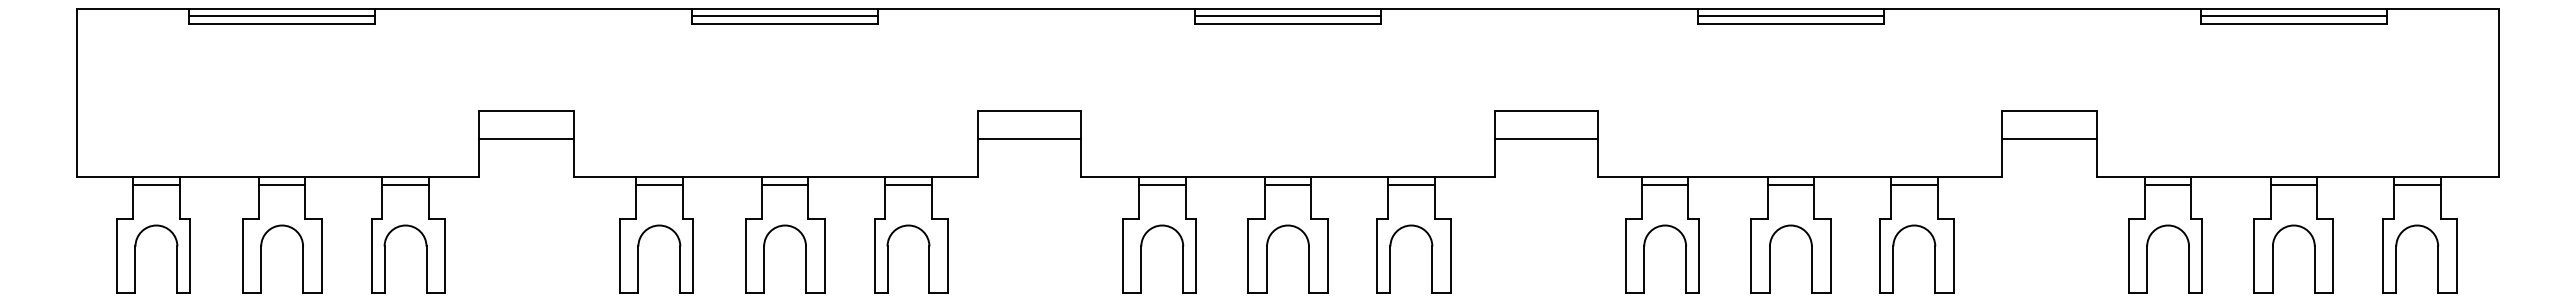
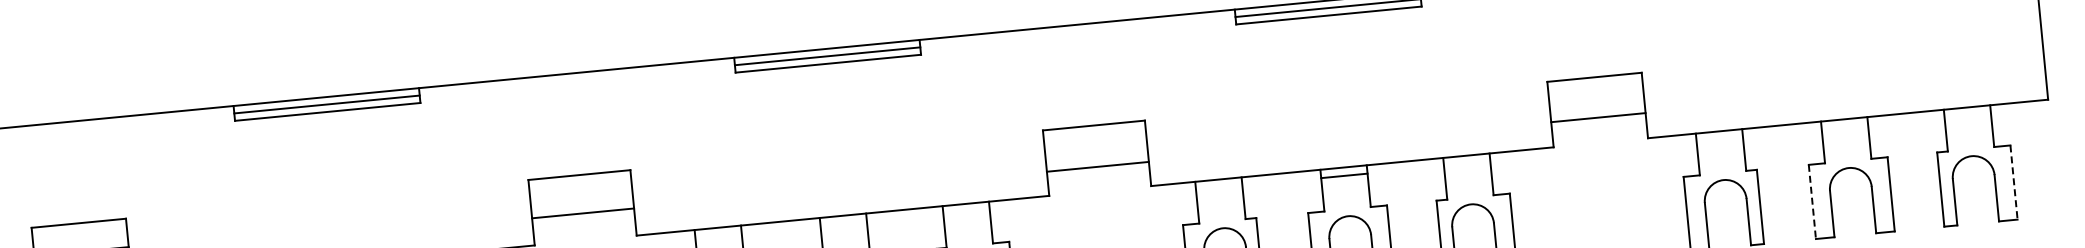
line: (1029, 139) -> (583, 213), moved
line: (1546, 139) -> (1097, 166), moved
line: (2048, 139) -> (1597, 117), moved
line: (1161, 185) -> (717, 236), removed
line: (1287, 185) -> (843, 224), removed
line: (1411, 185) -> (966, 212), removed
line: (1664, 185) -> (1218, 188), removed
line: (1914, 185) -> (1467, 164), removed
line: (2167, 185) -> (1719, 140), removed
line: (2293, 185) -> (1844, 128), removed
line: (2416, 185) -> (1967, 116), removed
line: (2254, 256) -> (1812, 202), solid -> dashed
line: (2456, 256) -> (2013, 183), solid -> dashed

